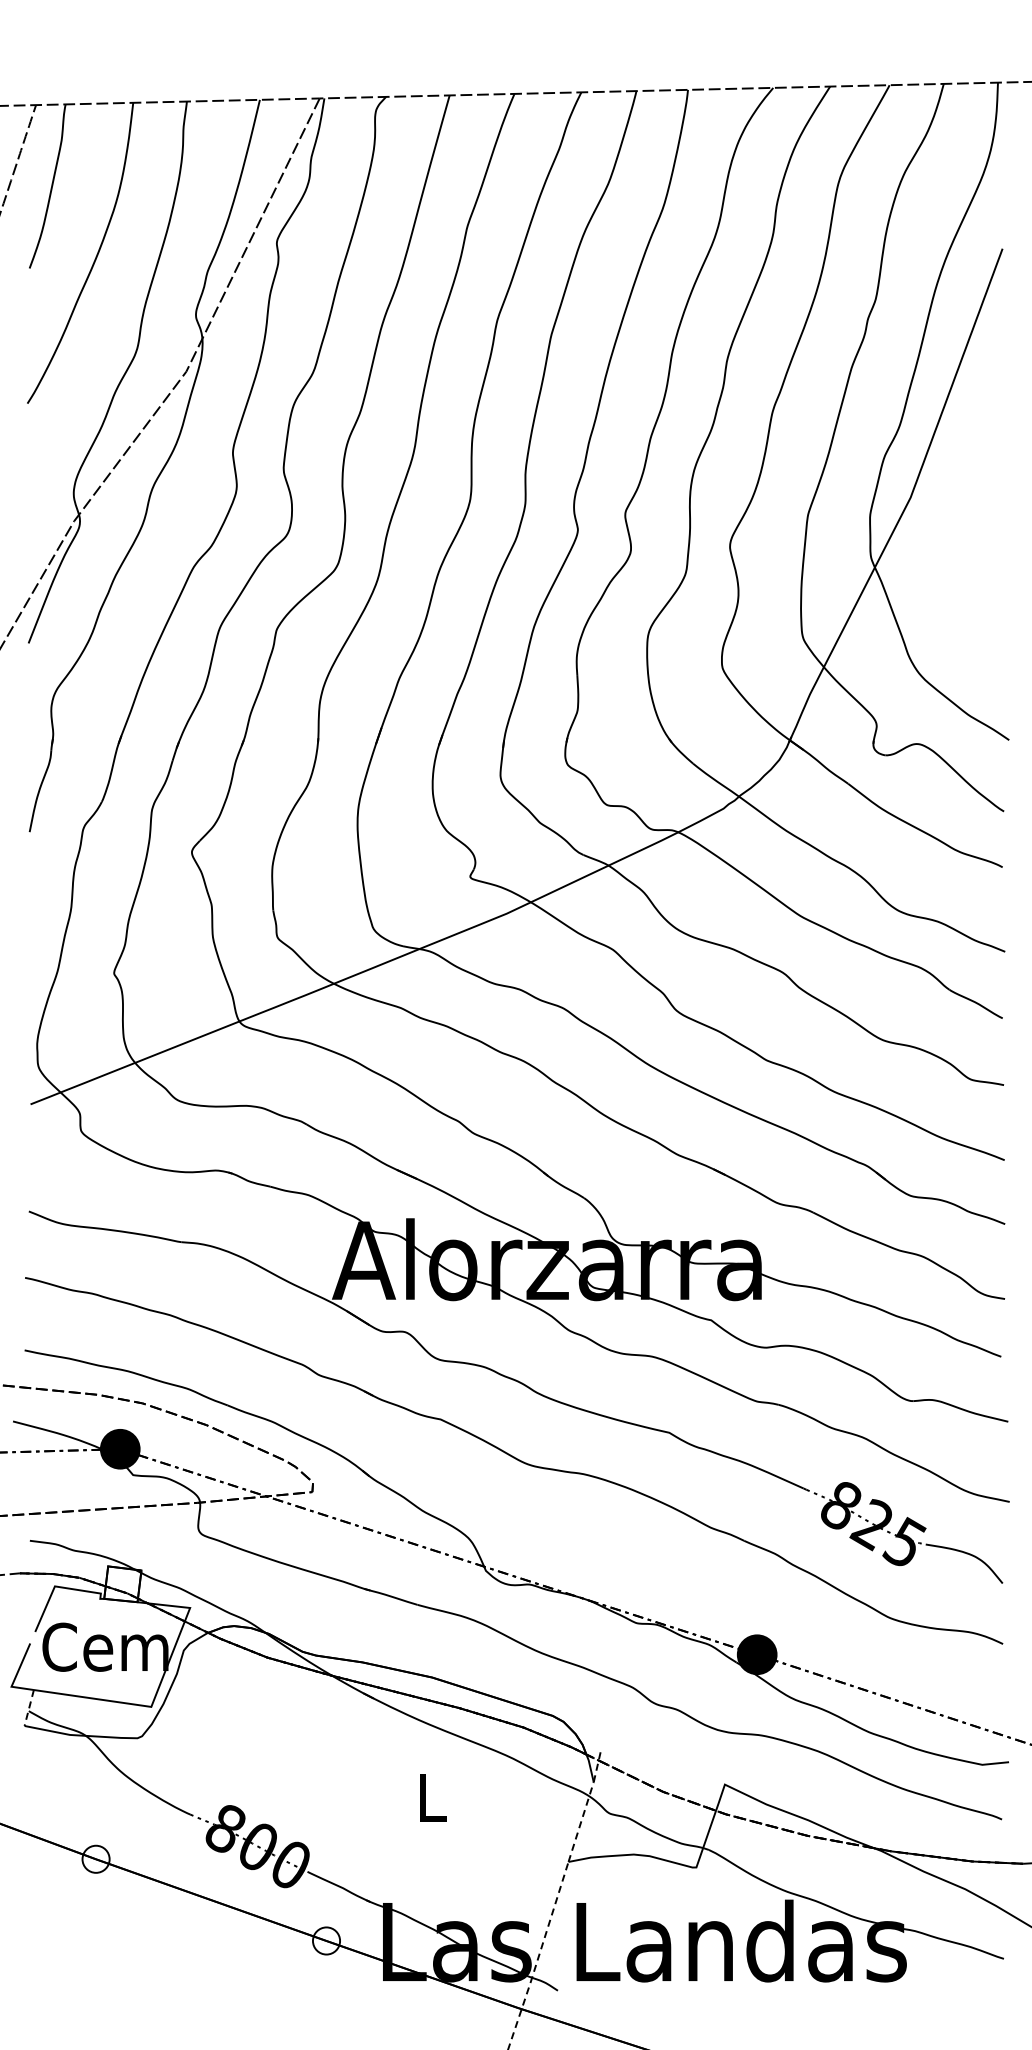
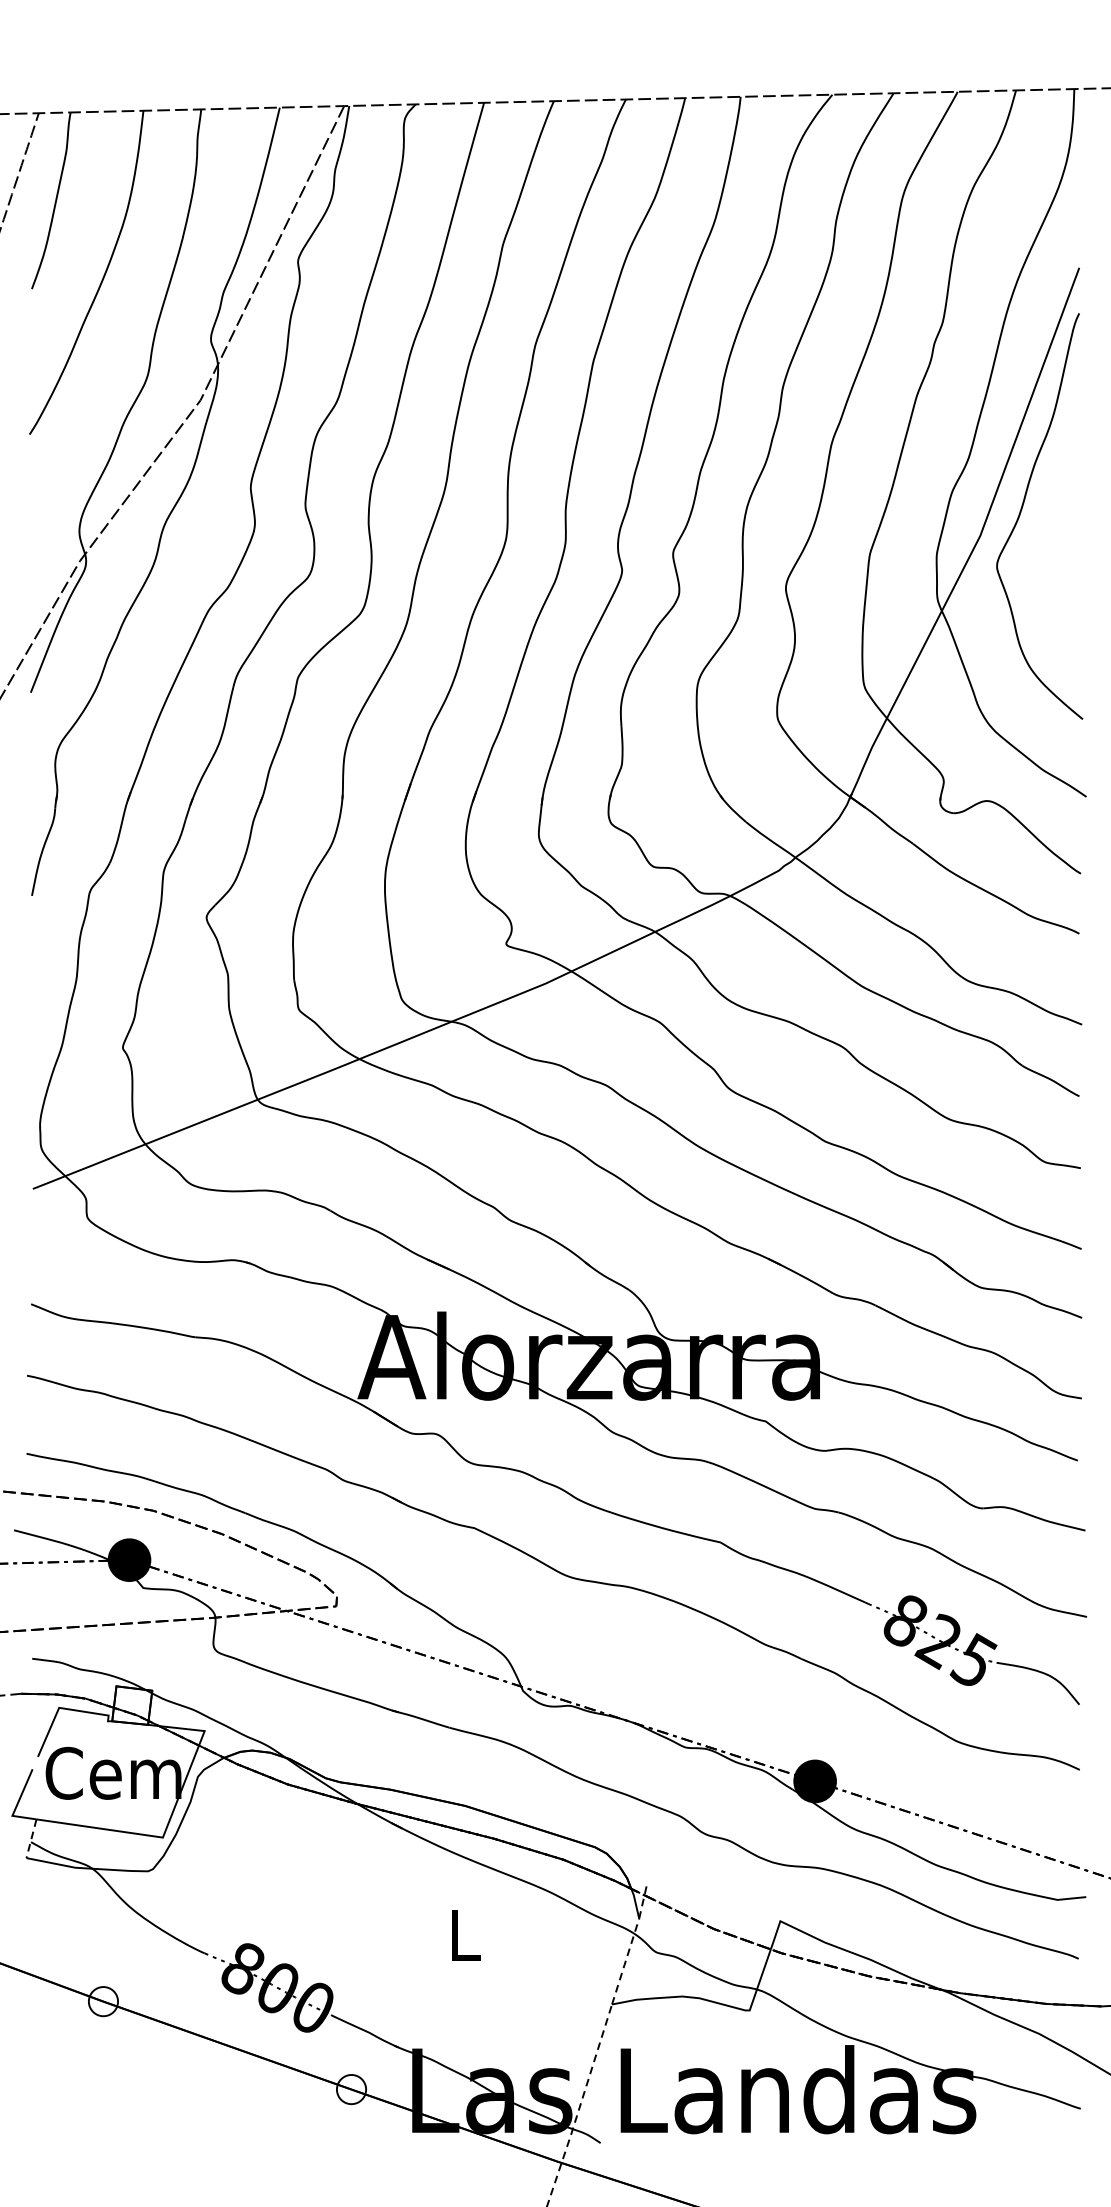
curve: (949, 474) -> (1022, 510), added

